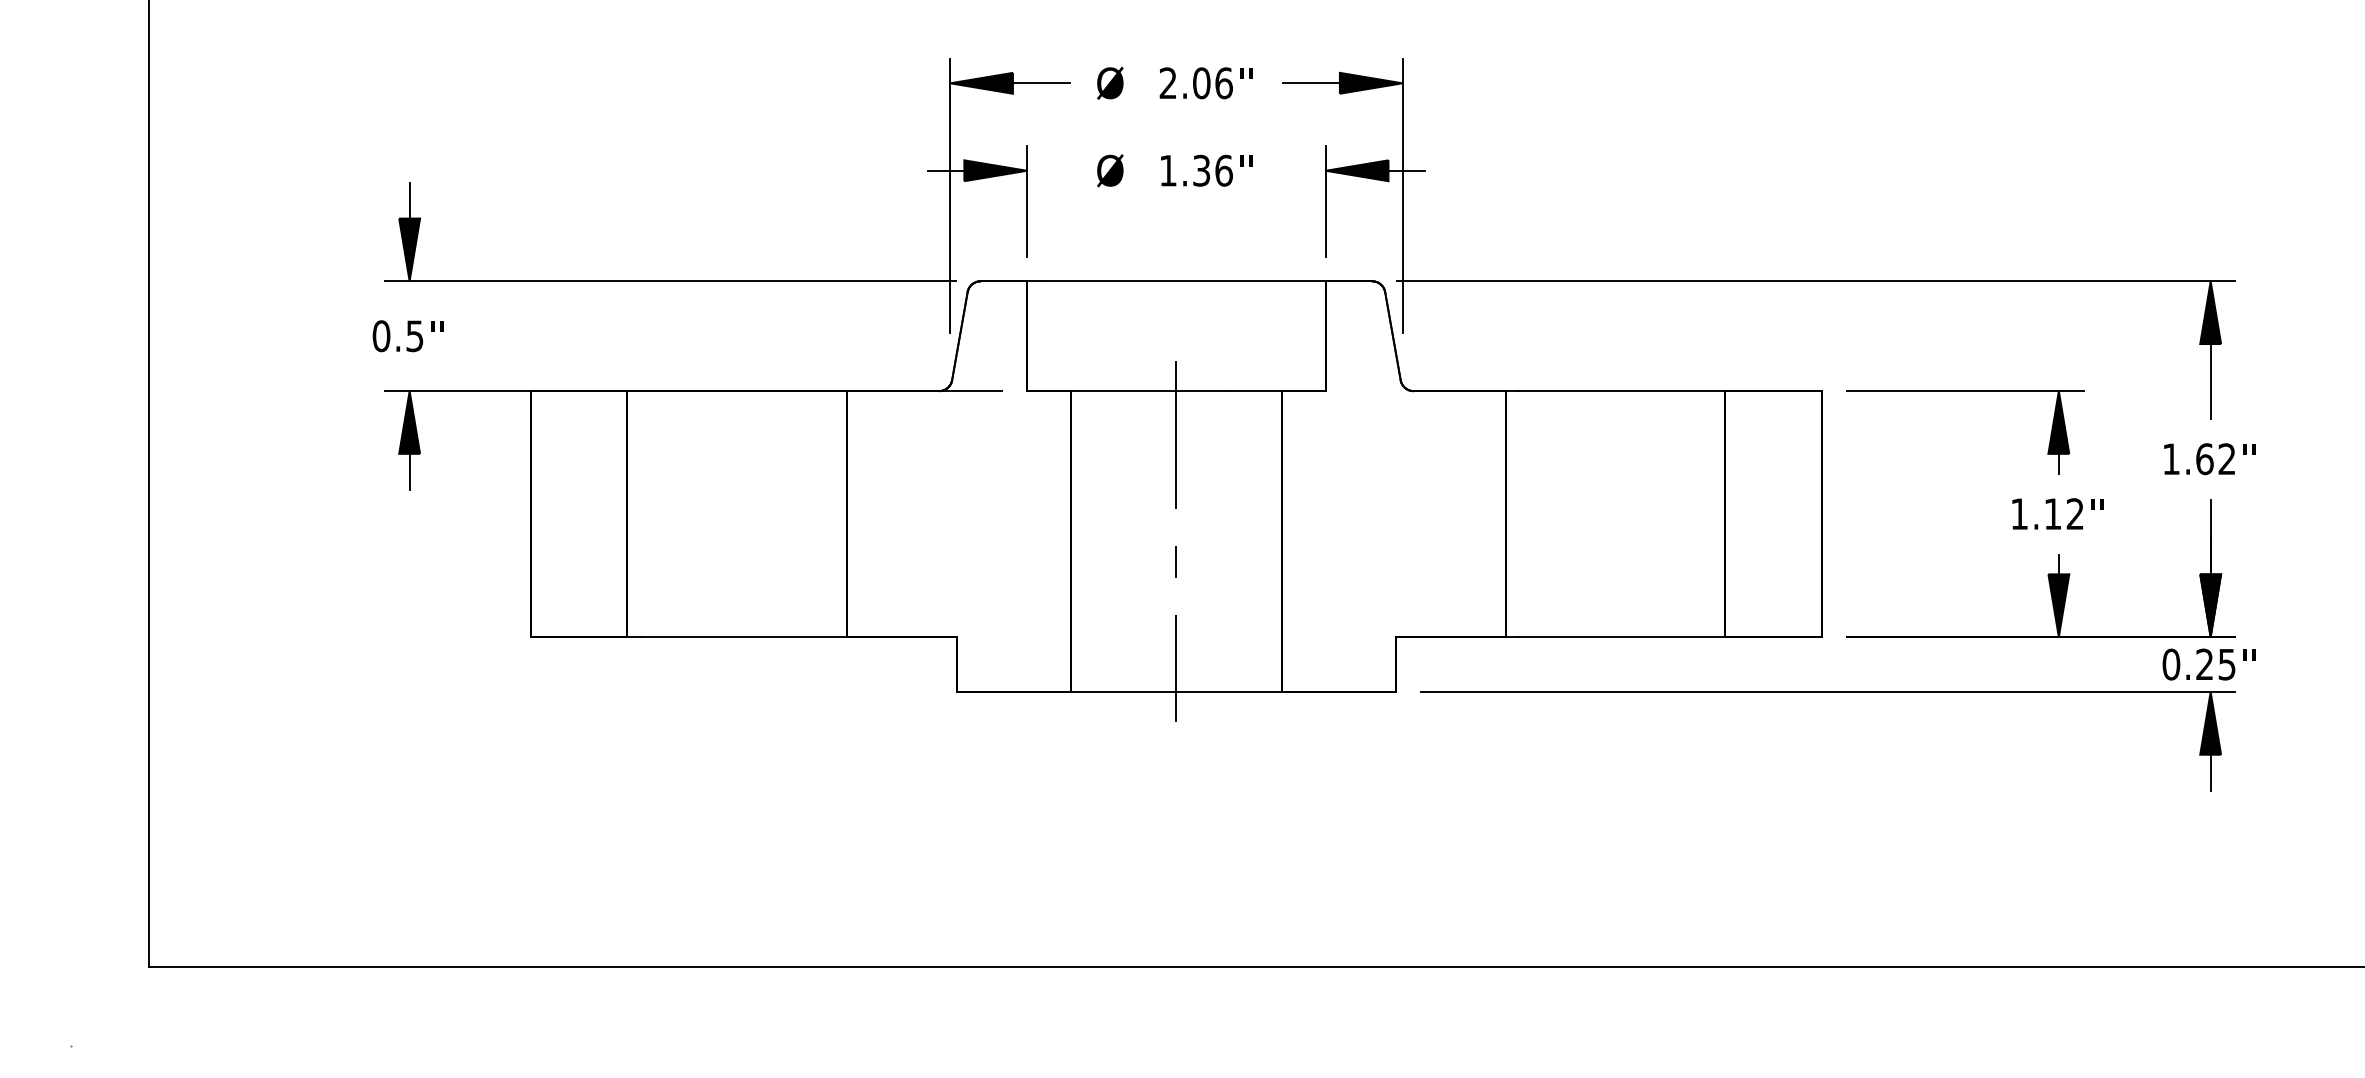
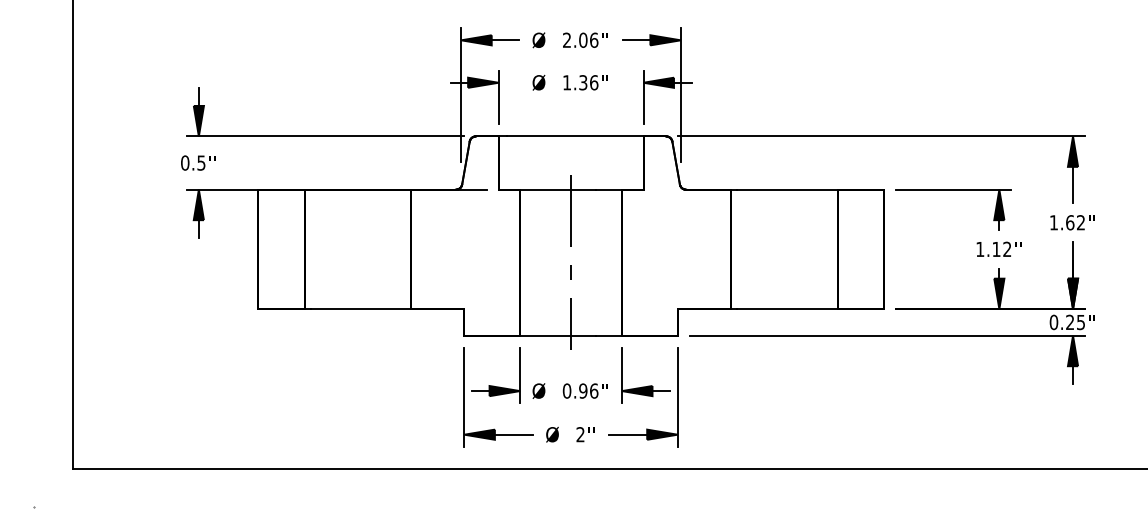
part: (1175, 819) -> (570, 397), added

